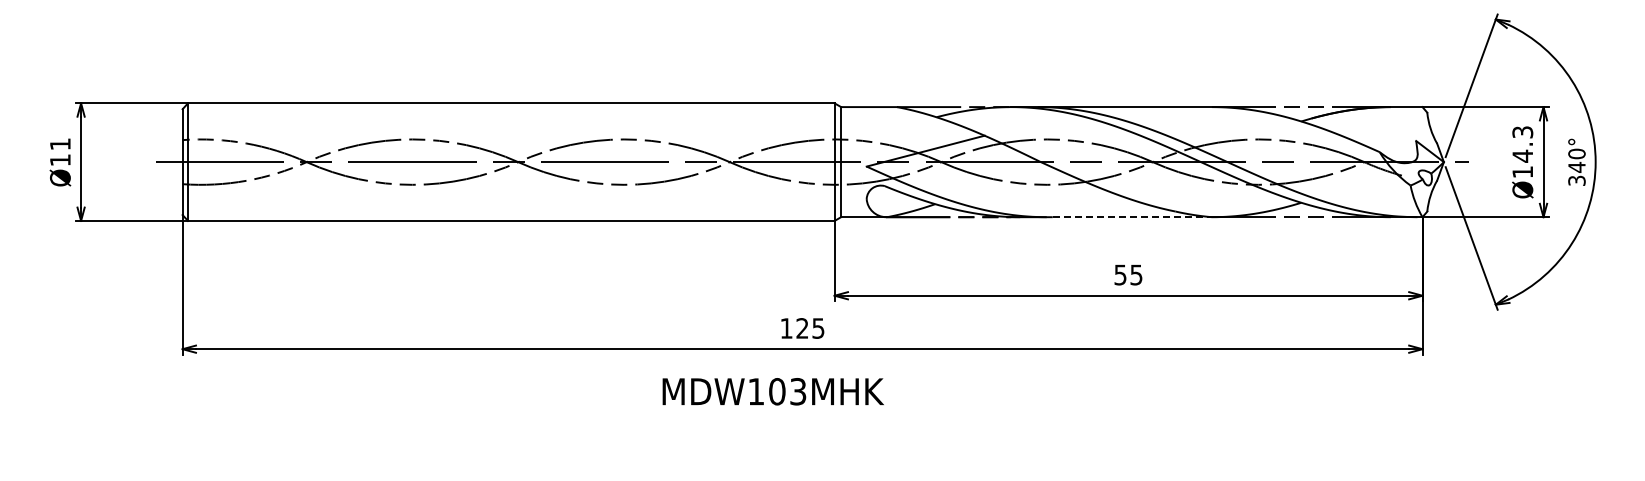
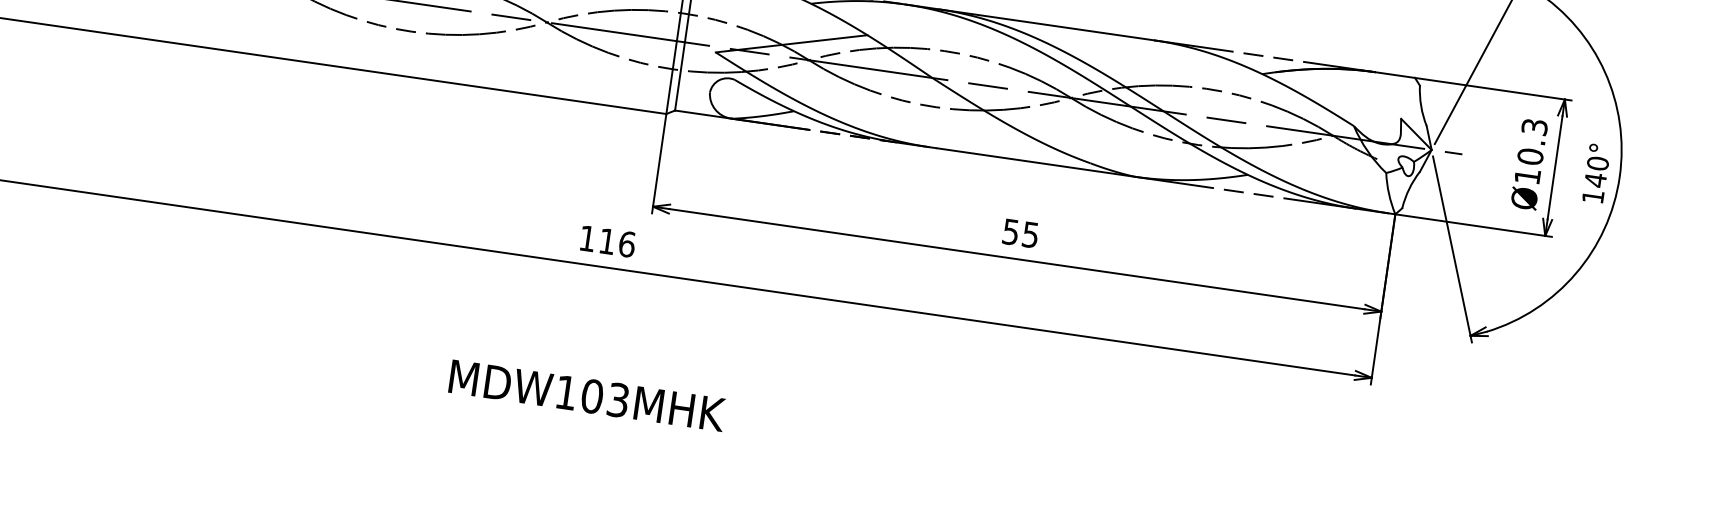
text: (1522, 155) -> (1530, 155), Ø14.3 -> Ø10.3
text: (1576, 180) -> (1592, 196), 340° -> 140°
line: (1132, 217) -> (1035, 162), dashed -> solid
text: (810, 328) -> (617, 242), 125 -> 116
text: (772, 391) -> (586, 395), moved

